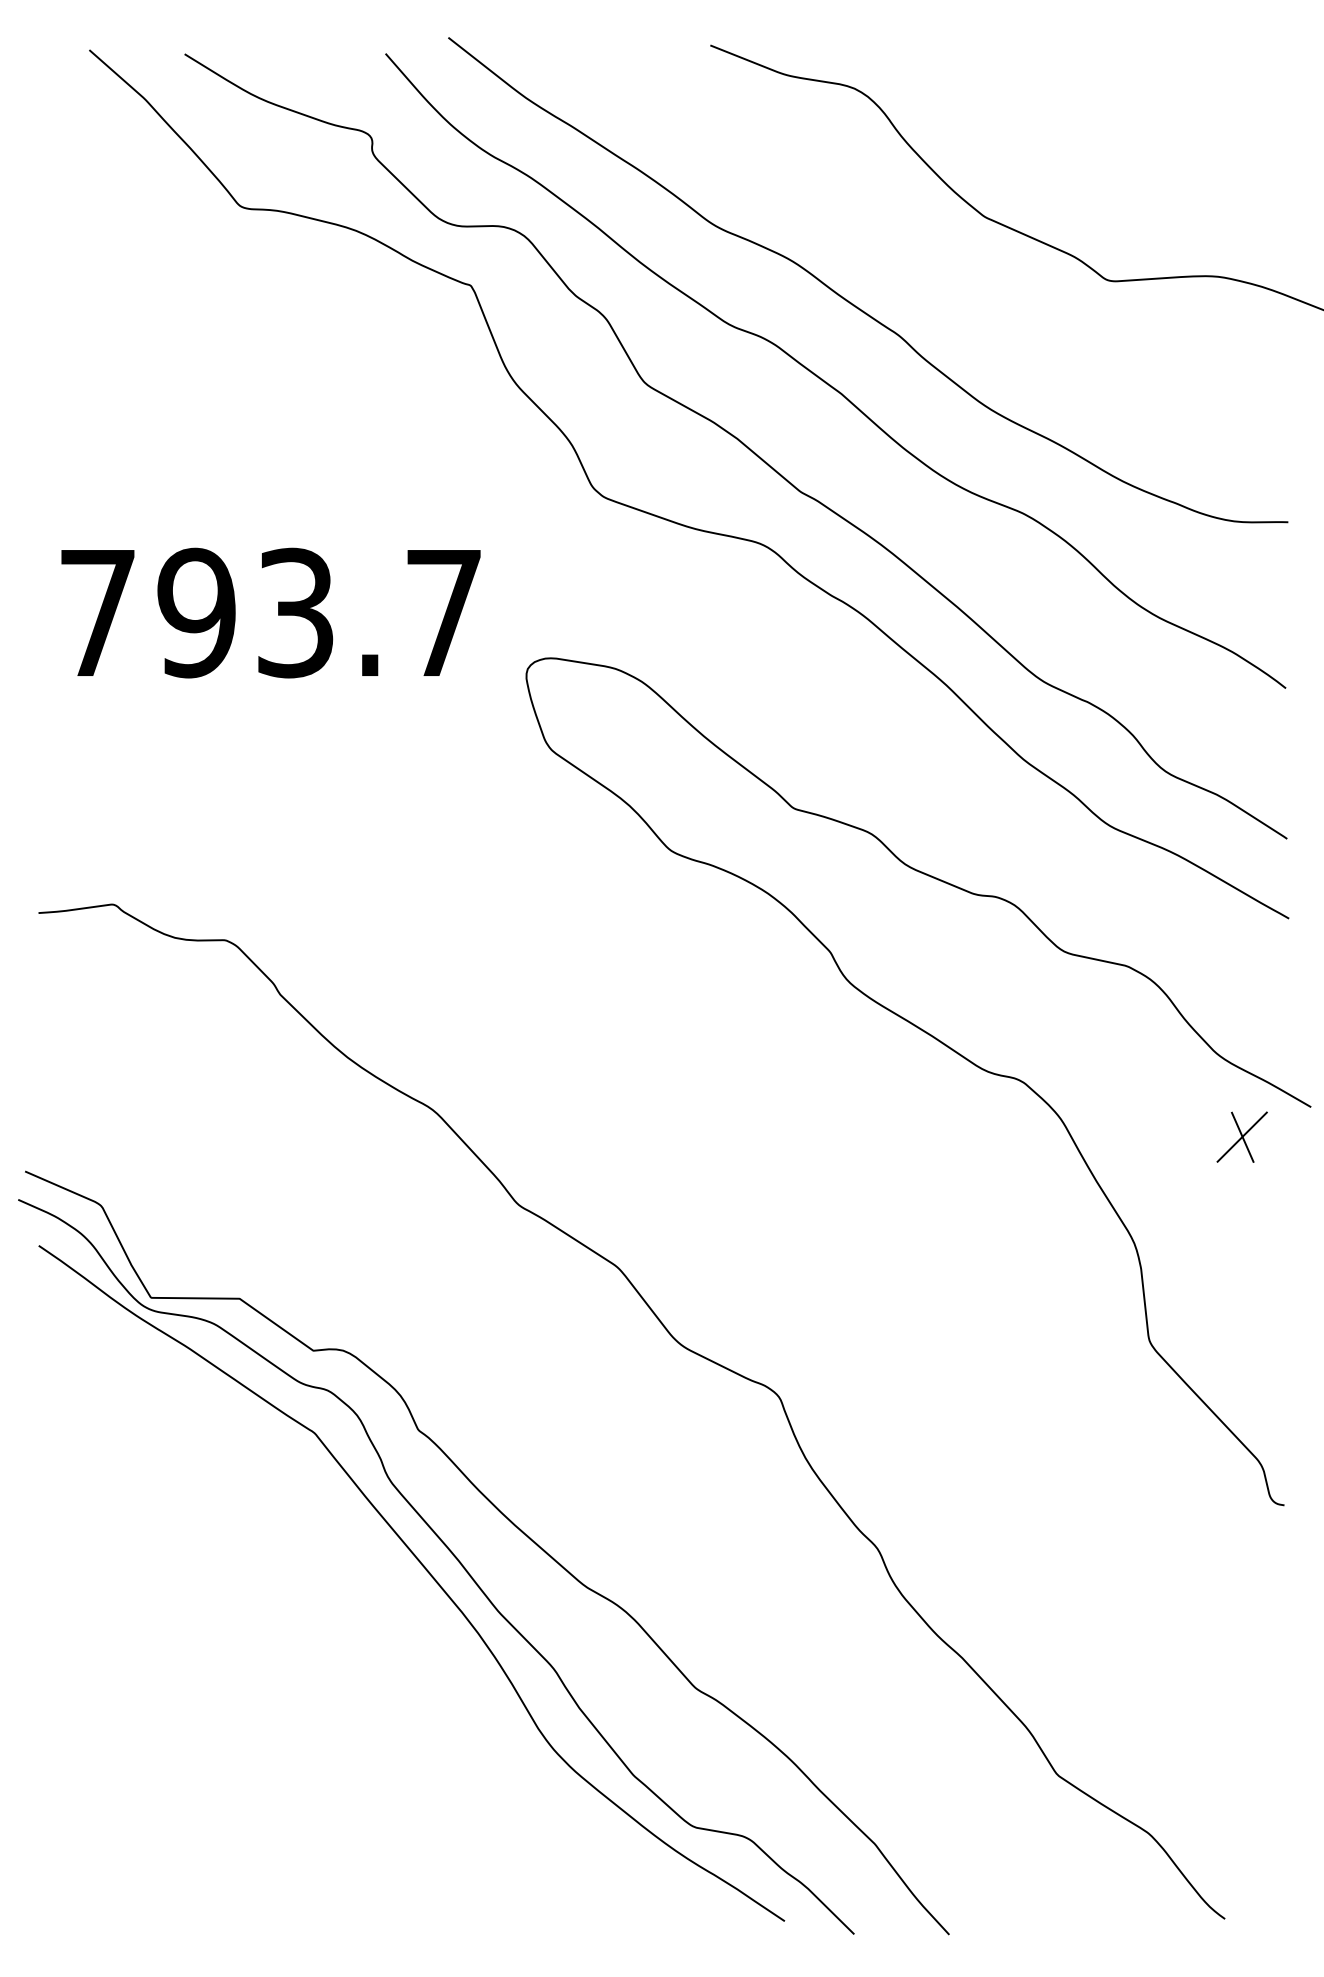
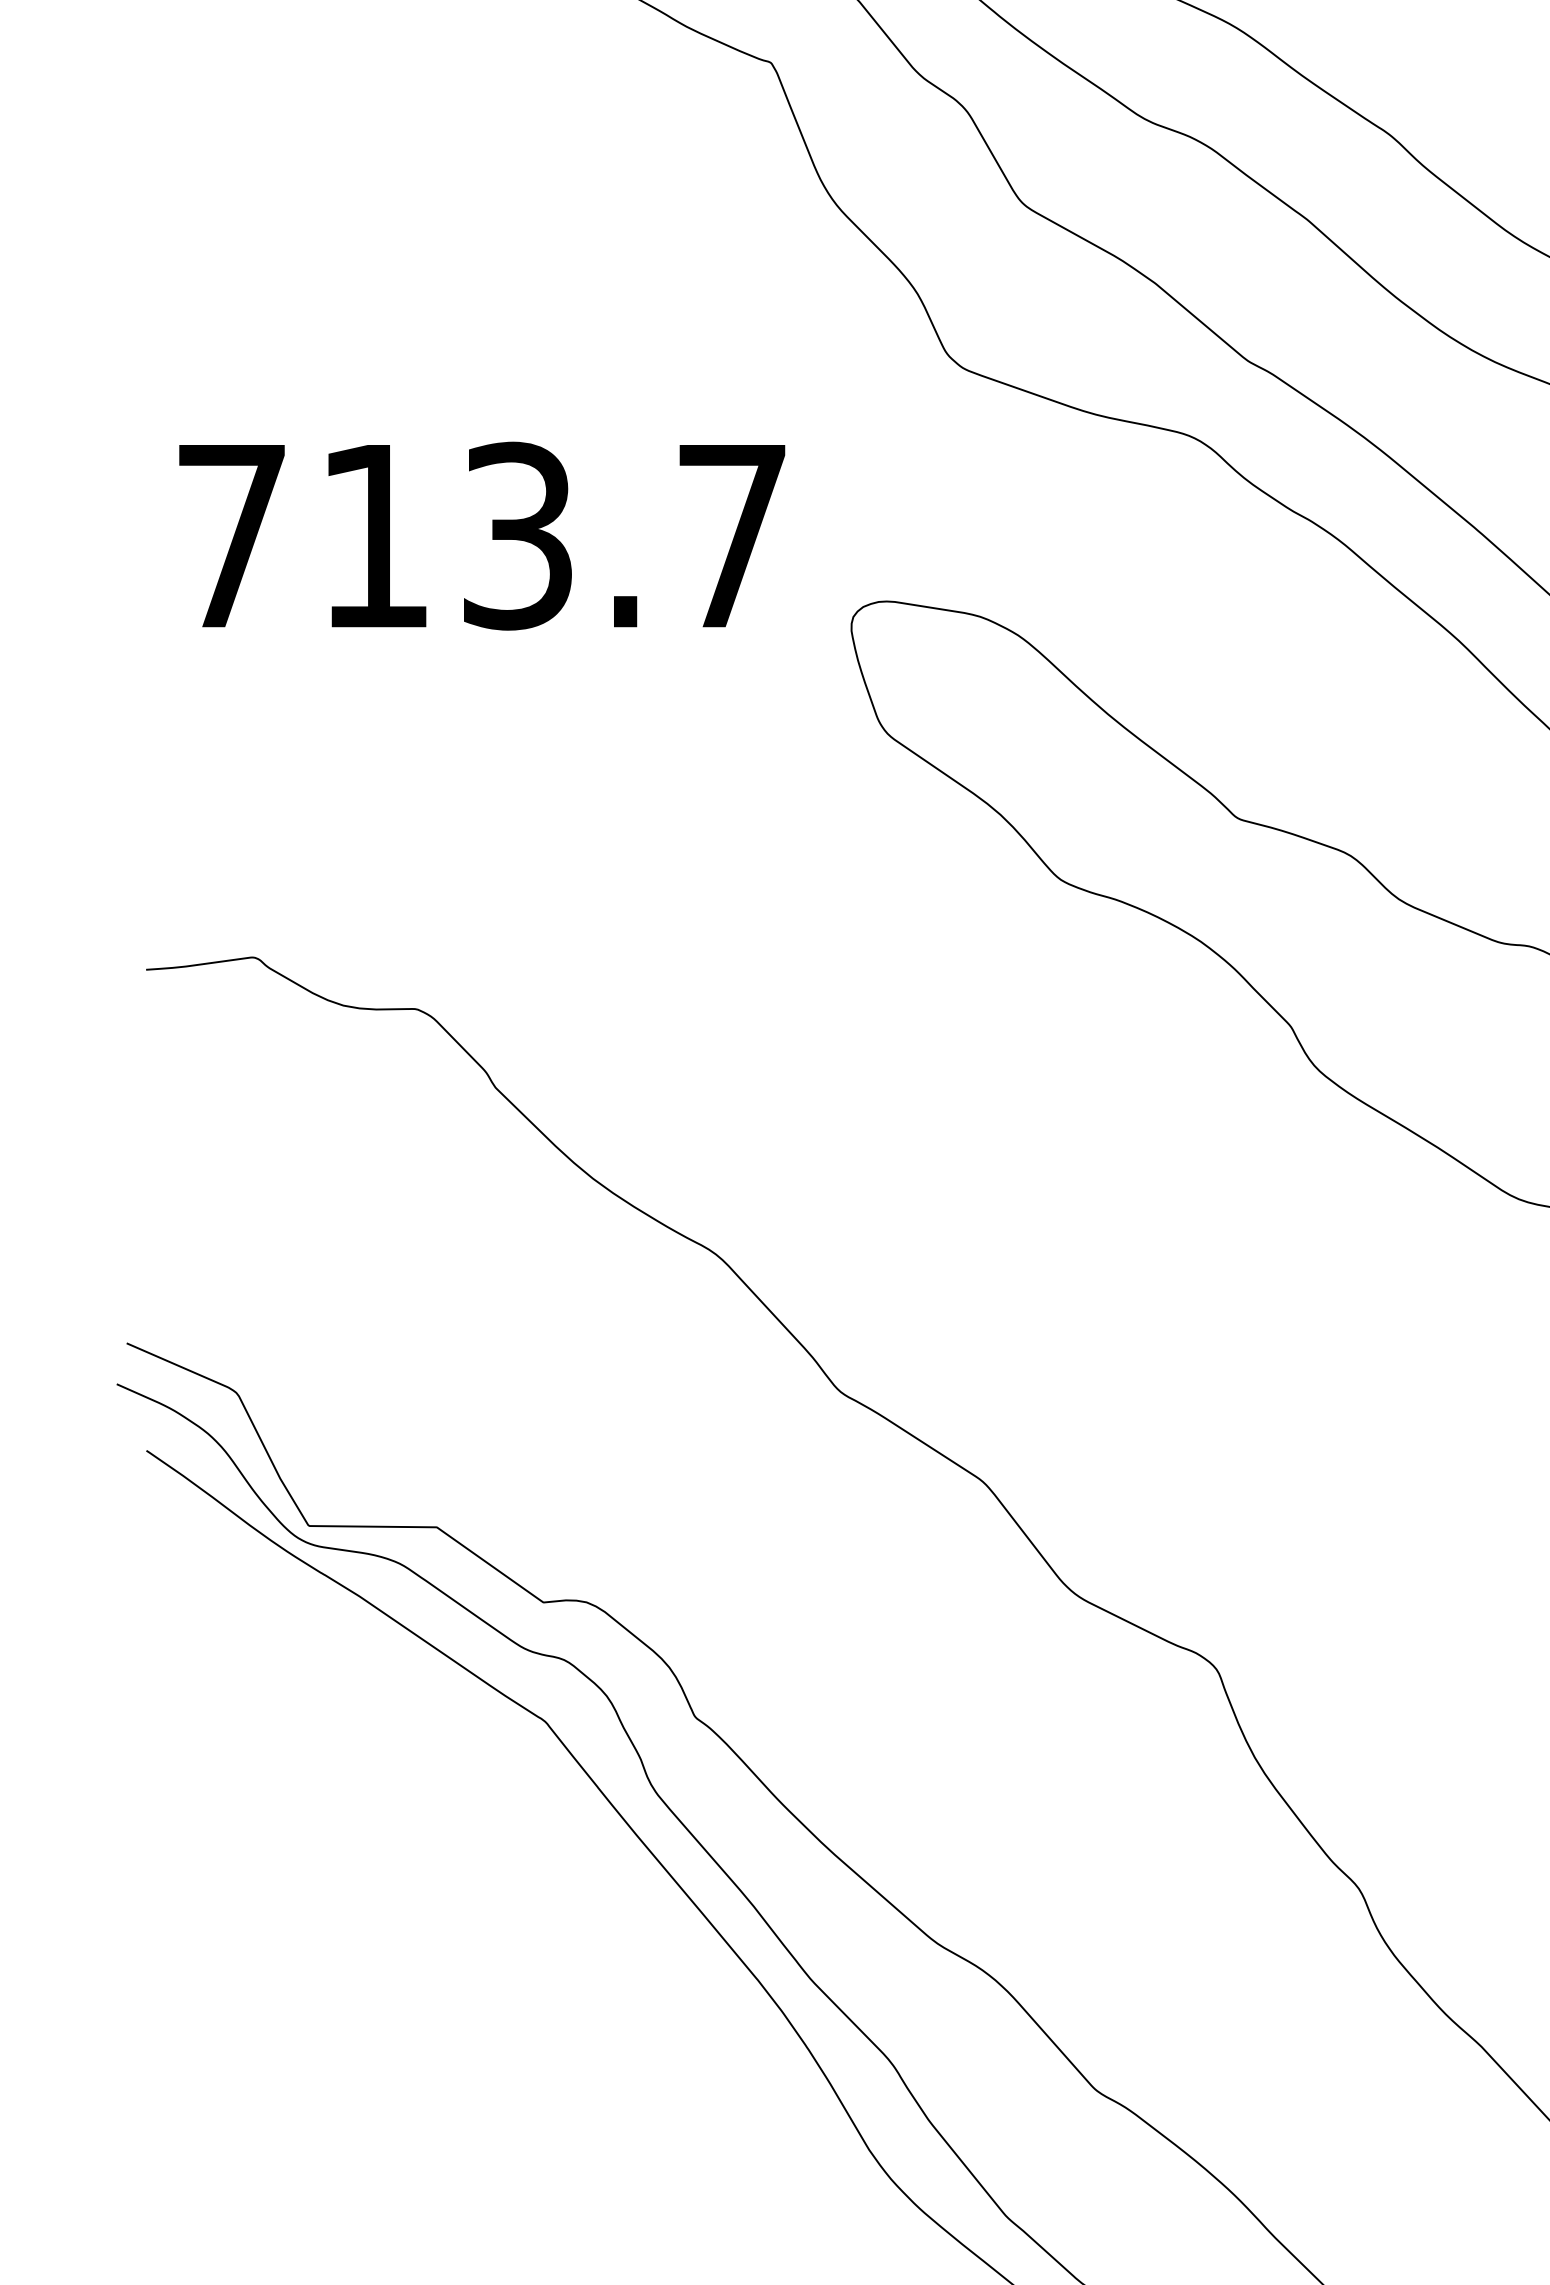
text: (196, 612) -> (374, 535), 793.7 -> 713.7

